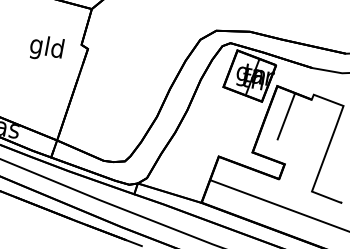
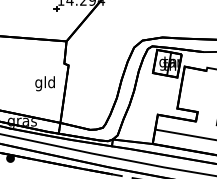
text: (45, 48) -> (44, 83), moved
line: (284, 116) -> (192, 83), removed

